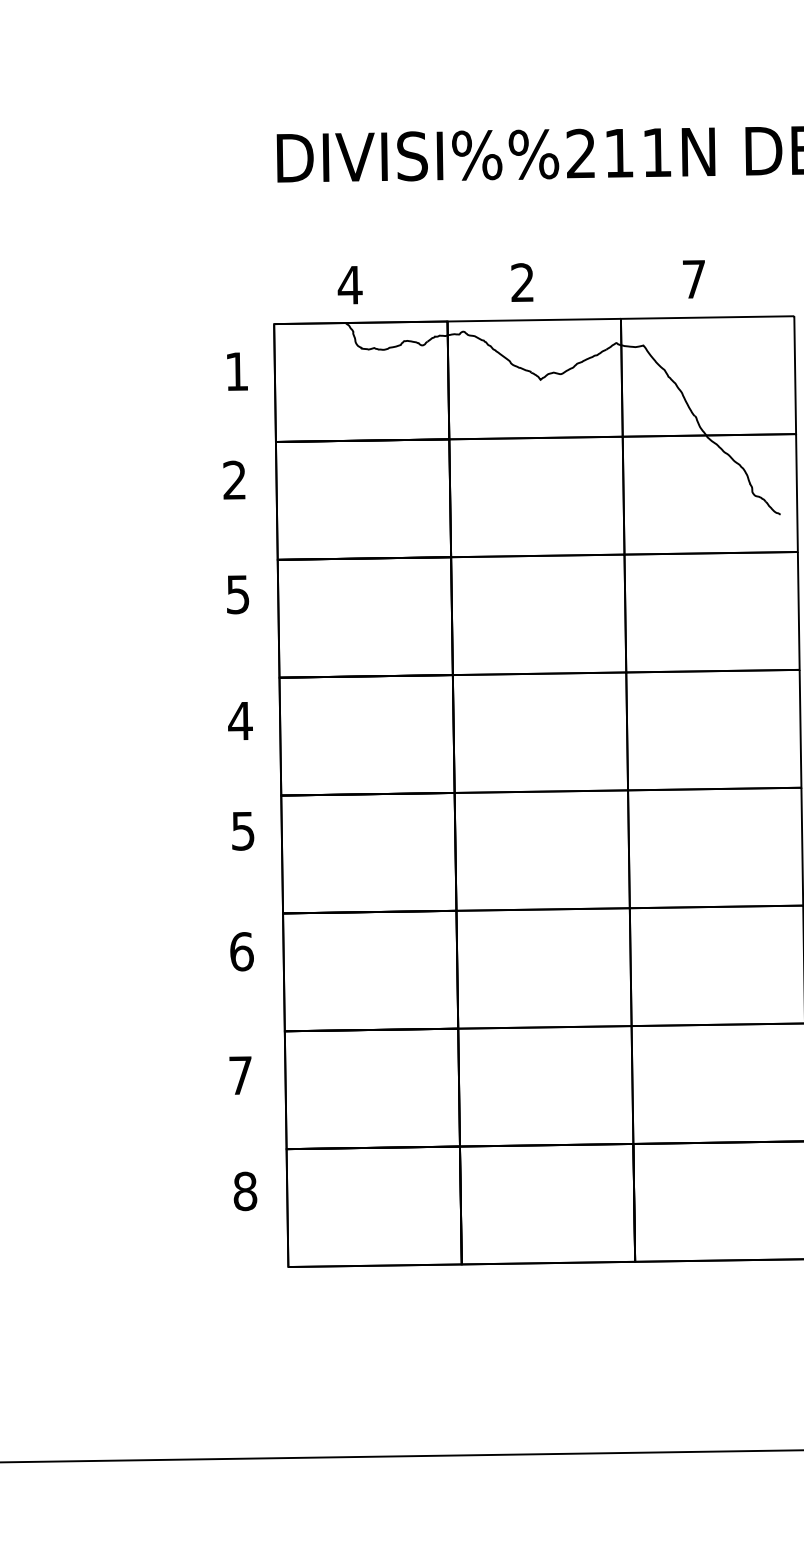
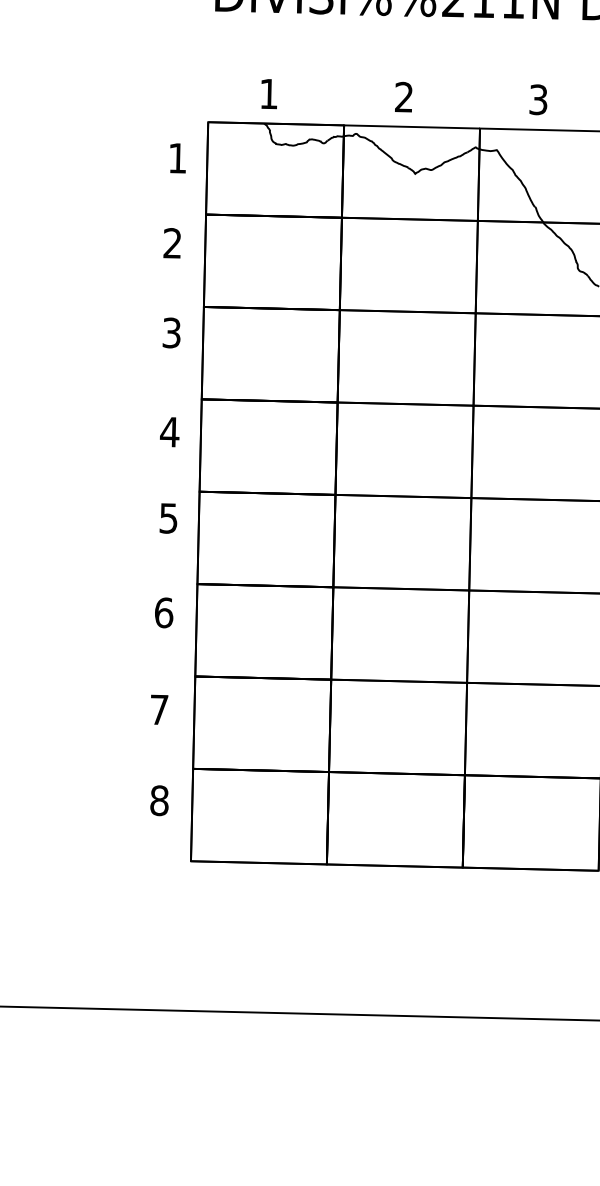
text: (694, 279) -> (538, 99), 7 -> 3
text: (349, 285) -> (268, 94), 4 -> 1
text: (238, 594) -> (172, 332), 5 -> 3

